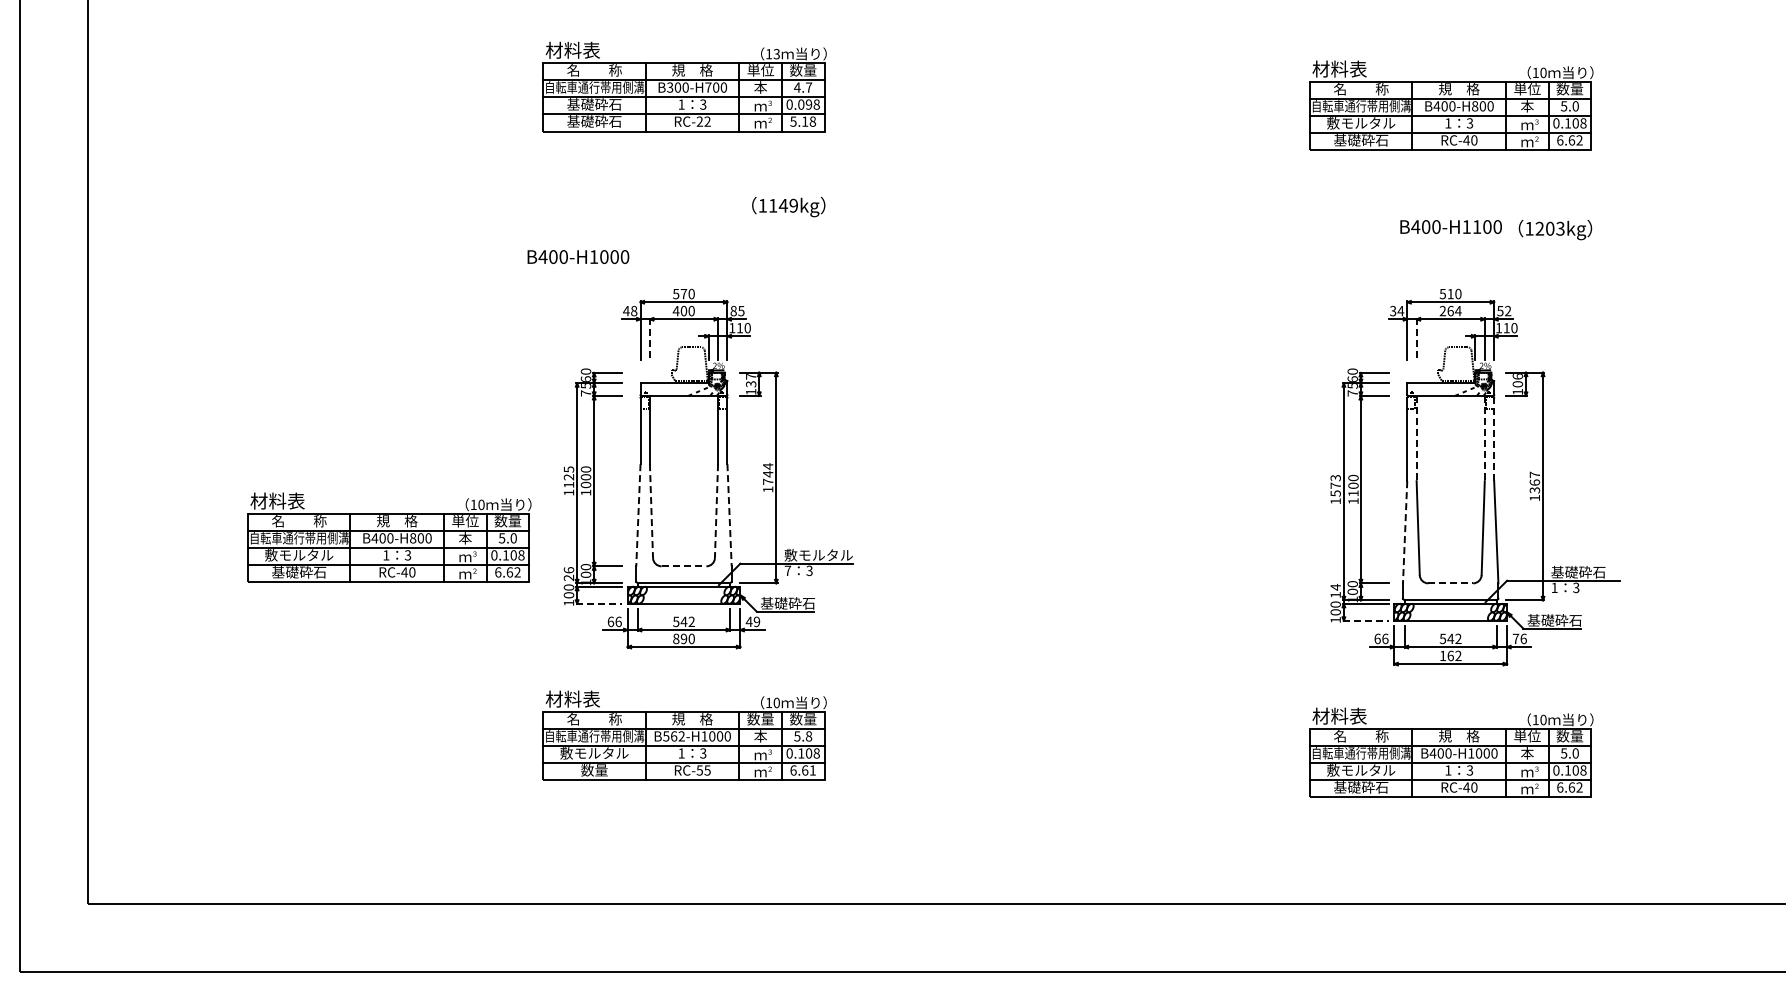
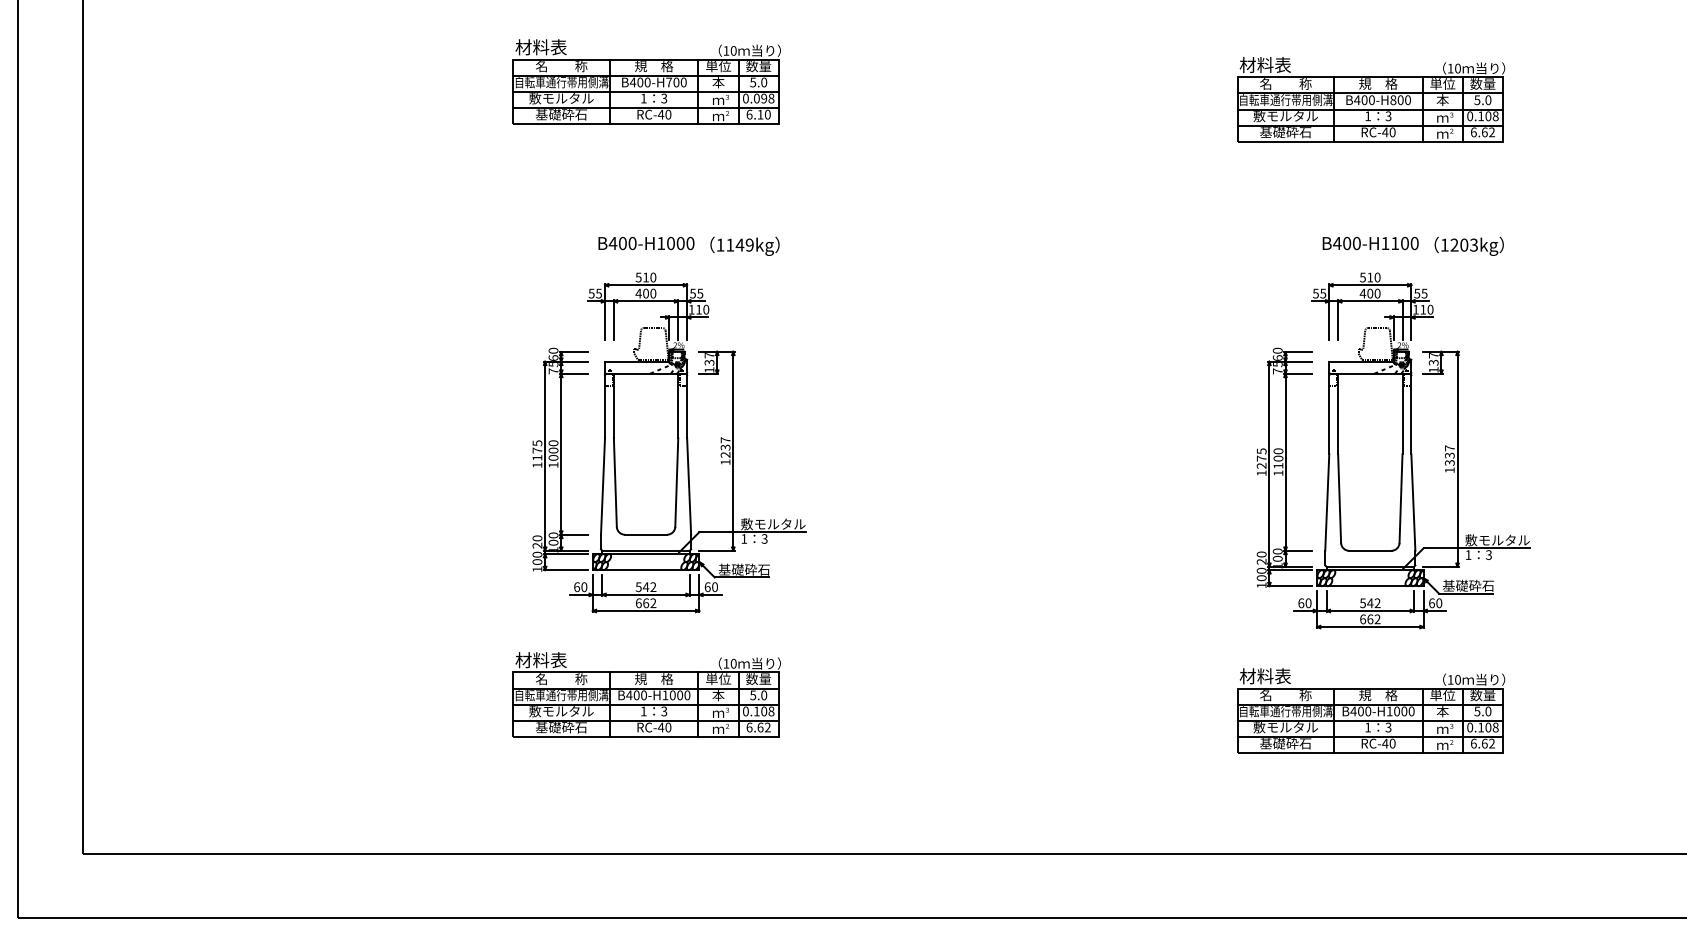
text: (776, 54) -> (733, 51), 13 -> 10
text: (669, 87) -> (632, 82), B300-H700 -> B400-H700
text: (802, 87) -> (758, 82), 4.7 -> 5.0
text: (594, 104) -> (561, 98), 基礎砕石 -> 敷モルタル
text: (703, 121) -> (664, 114), RC-22 -> RC-40
text: (803, 121) -> (758, 114), 5.18 -> 6.10
text: (788, 207) -> (744, 246), moved
text: (1450, 226) -> (1370, 242), moved
text: (1555, 230) -> (1469, 246), moved
text: (578, 256) -> (646, 242), moved
text: (683, 294) -> (645, 277), 570 -> 510
text: (630, 310) -> (595, 293), 48 -> 55
text: (733, 310) -> (692, 293), 85 -> 55
text: (1397, 310) -> (1320, 293), 34 -> 55
text: (1450, 310) -> (1370, 293), 264 -> 400
text: (1508, 310) -> (1424, 293), 52 -> 55
line: (649, 339) -> (613, 320), dashed -> solid
line: (1416, 339) -> (1337, 320), dashed -> solid
text: (1517, 380) -> (1433, 359), 106 -> 137
line: (1416, 438) -> (1337, 413), dashed -> solid
line: (1484, 438) -> (1402, 413), dashed -> solid
line: (1494, 439) -> (1411, 414), dashed -> solid
text: (768, 473) -> (725, 447), 1744 -> 1237
text: (568, 477) -> (536, 450), 1125 -> 1175
text: (1534, 482) -> (1449, 455), 1367 -> 1337
text: (1335, 485) -> (1261, 458), 1573 -> 1275
line: (651, 511) -> (615, 482), dashed -> solid
line: (716, 511) -> (676, 482), dashed -> solid
line: (638, 515) -> (603, 486), dashed -> solid
line: (729, 515) -> (689, 486), dashed -> solid
line: (1405, 532) -> (1327, 502), dashed -> solid
part: (389, 537) -> (367, 507), removed
line: (684, 566) -> (646, 534), dashed -> solid
text: (568, 570) -> (536, 538), 26 -> 20
text: (787, 570) -> (743, 538), 7 -> 1
text: (1585, 572) -> (1497, 540), 基礎砕石 -> 敷モルタル
line: (1451, 583) -> (1371, 550), dashed -> solid
text: (1335, 590) -> (1261, 557), 14 -> 20
line: (599, 603) -> (566, 569), dashed -> solid
line: (1366, 620) -> (1290, 585), dashed -> solid
text: (618, 621) -> (584, 586), 66 -> 60
text: (752, 621) -> (710, 586), 49 -> 60
text: (683, 638) -> (645, 602), 890 -> 662
text: (1385, 638) -> (1308, 602), 66 -> 60
text: (1519, 638) -> (1435, 602), 76 -> 60
text: (1443, 655) -> (1363, 618), 162 -> 662
text: (760, 719) -> (718, 679), 数量 -> 単位
text: (673, 736) -> (636, 695), B562-H1000 -> B400-H1000
text: (809, 736) -> (764, 695), 5.8 -> 5.0
text: (594, 770) -> (561, 727), 数量 -> 基礎砕石
text: (703, 770) -> (664, 727), RC-55 -> RC-40
text: (812, 770) -> (767, 727), 6.61 -> 6.62

